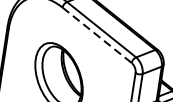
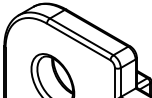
line: (96, 34) -> (78, 41), dashed -> solid

